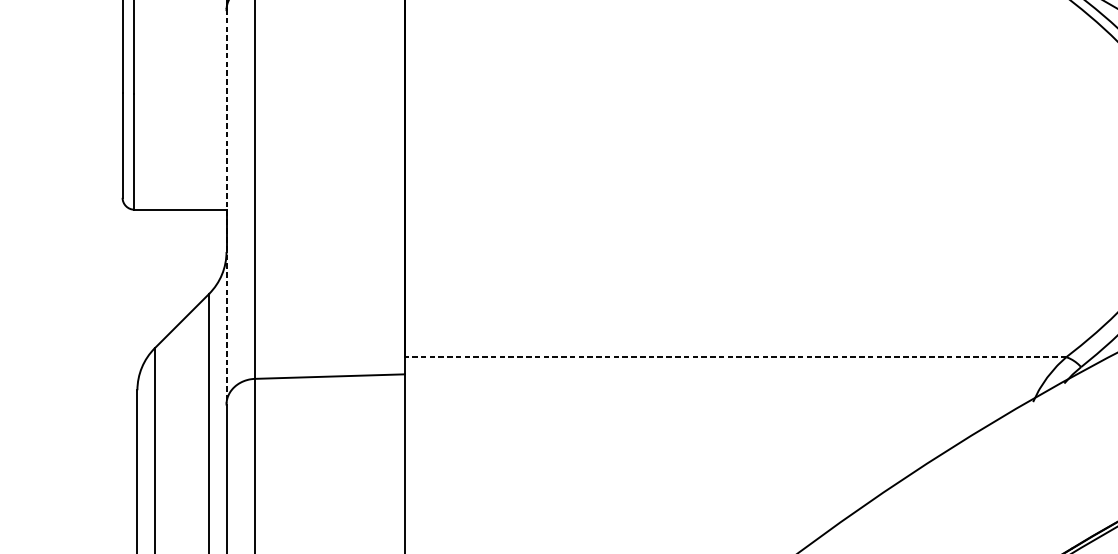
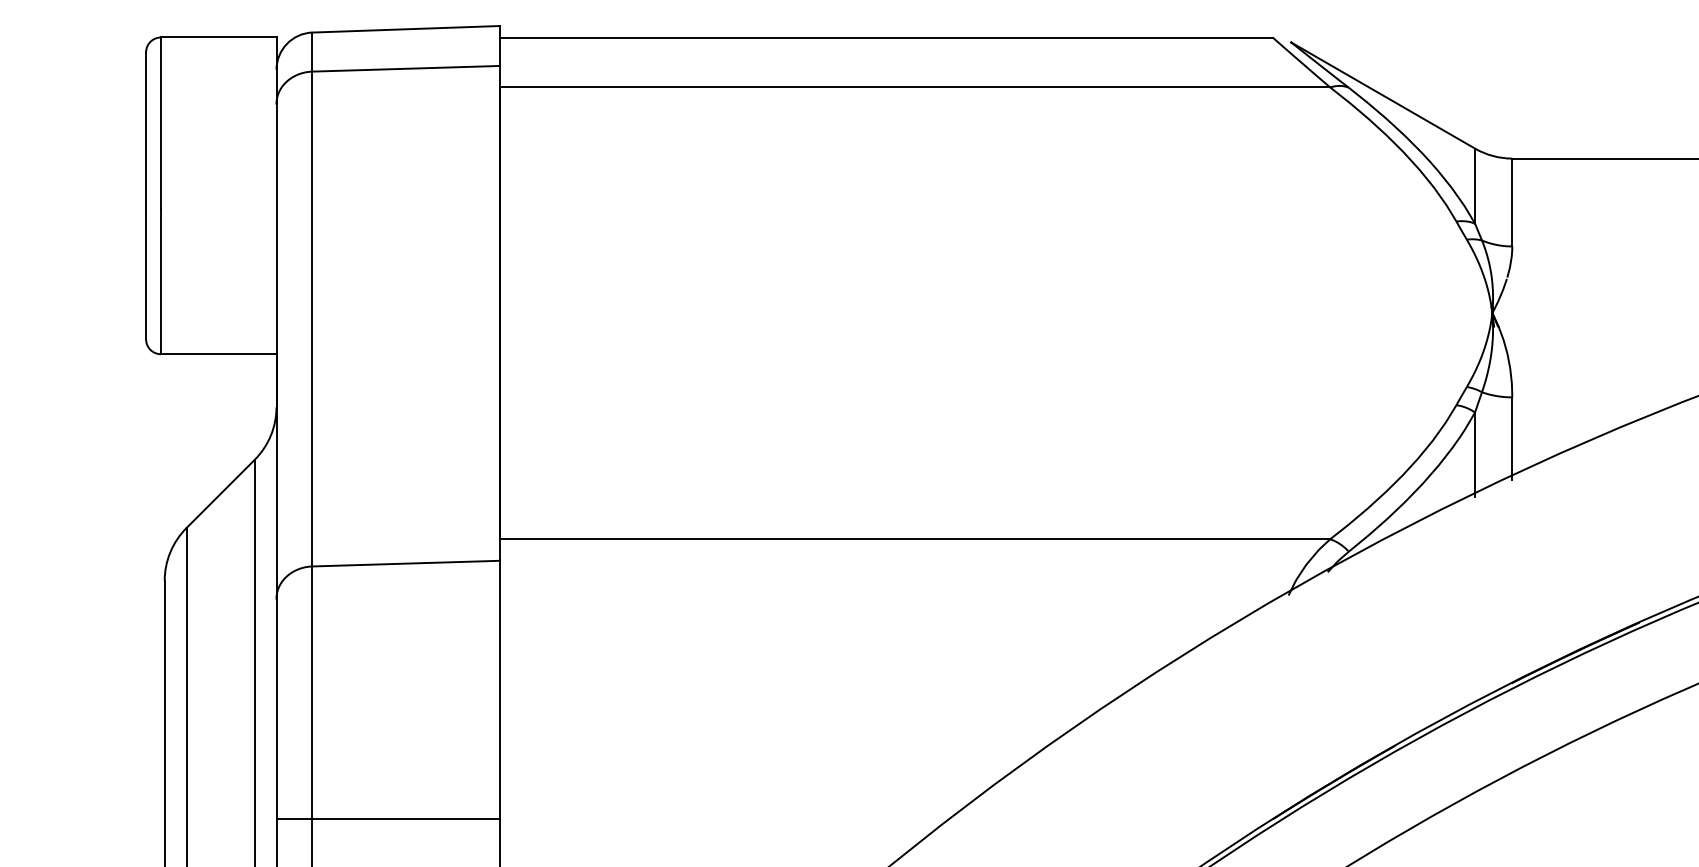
line: (226, 206) -> (276, 350), dashed -> solid
line: (735, 357) -> (914, 539), dashed -> solid

